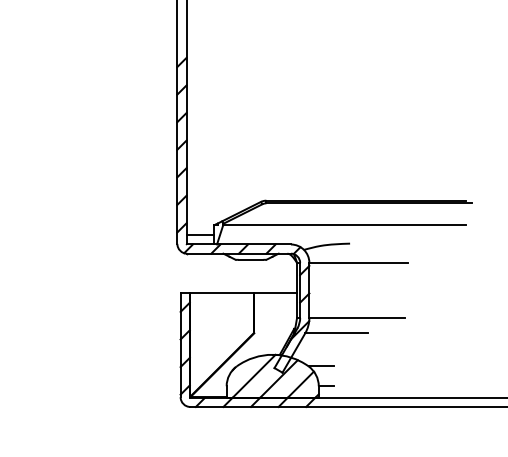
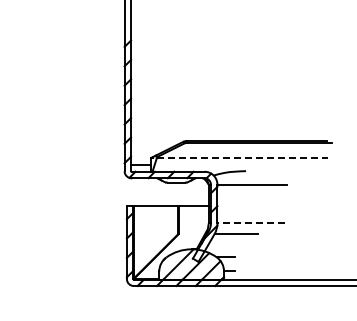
line: (345, 225) -> (242, 158), solid -> dashed
line: (357, 318) -> (251, 223), solid -> dashed

